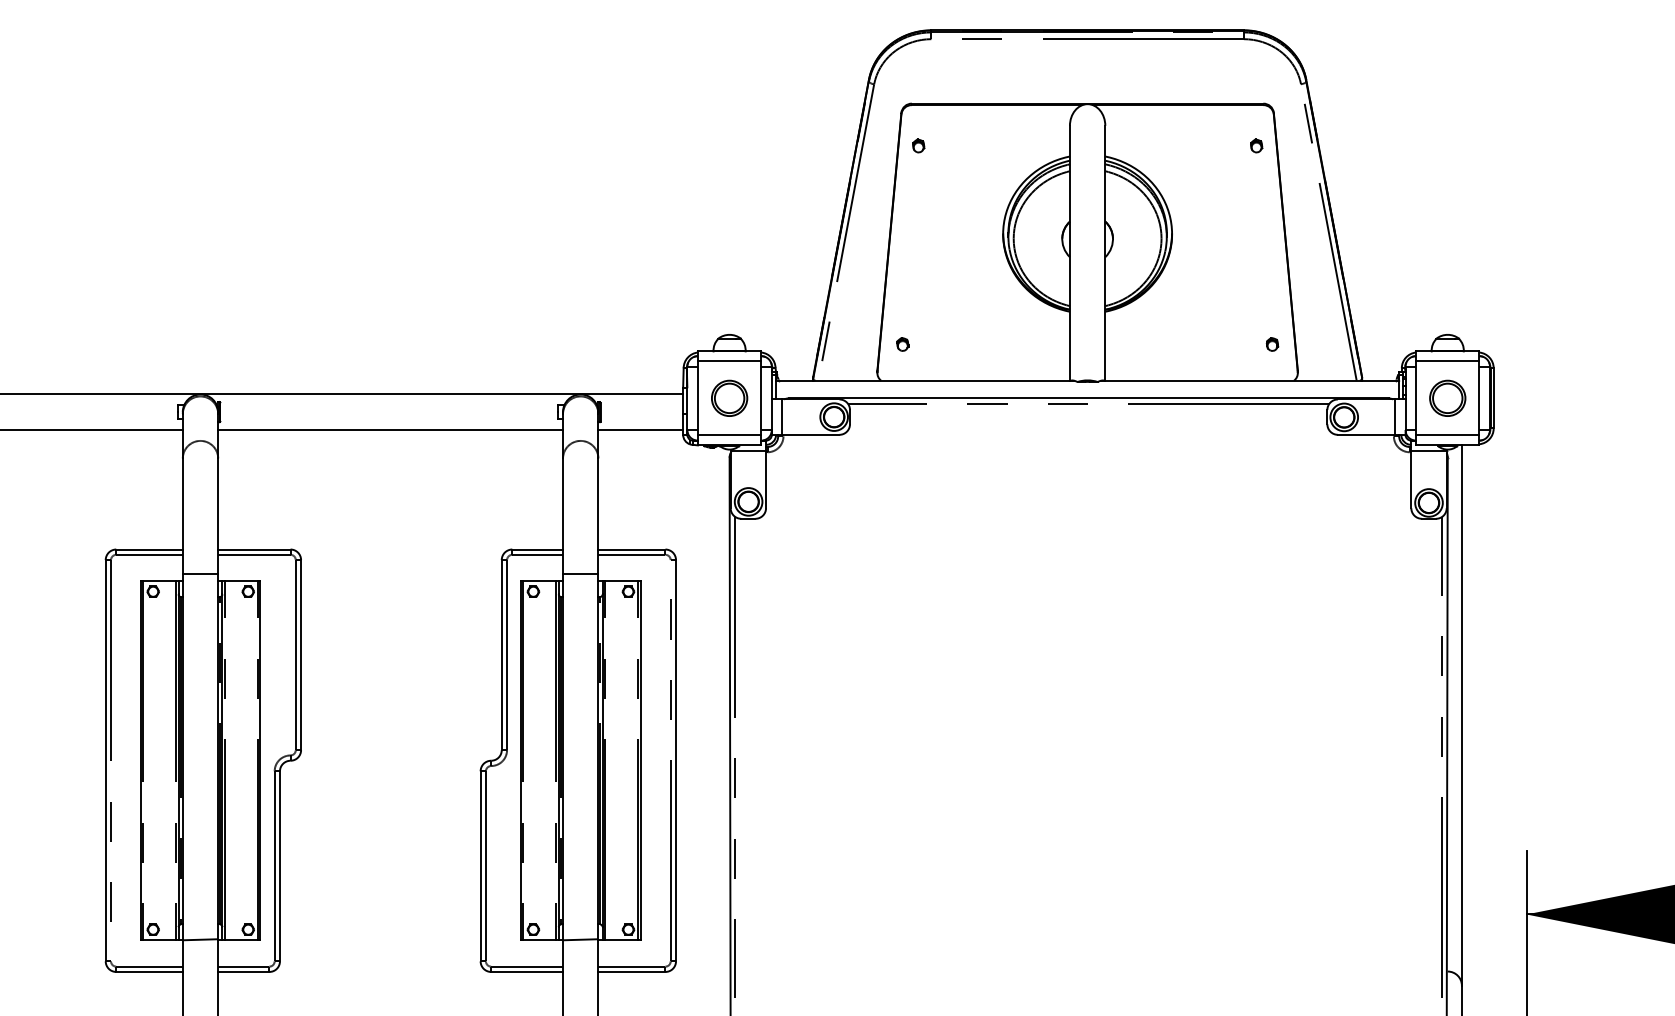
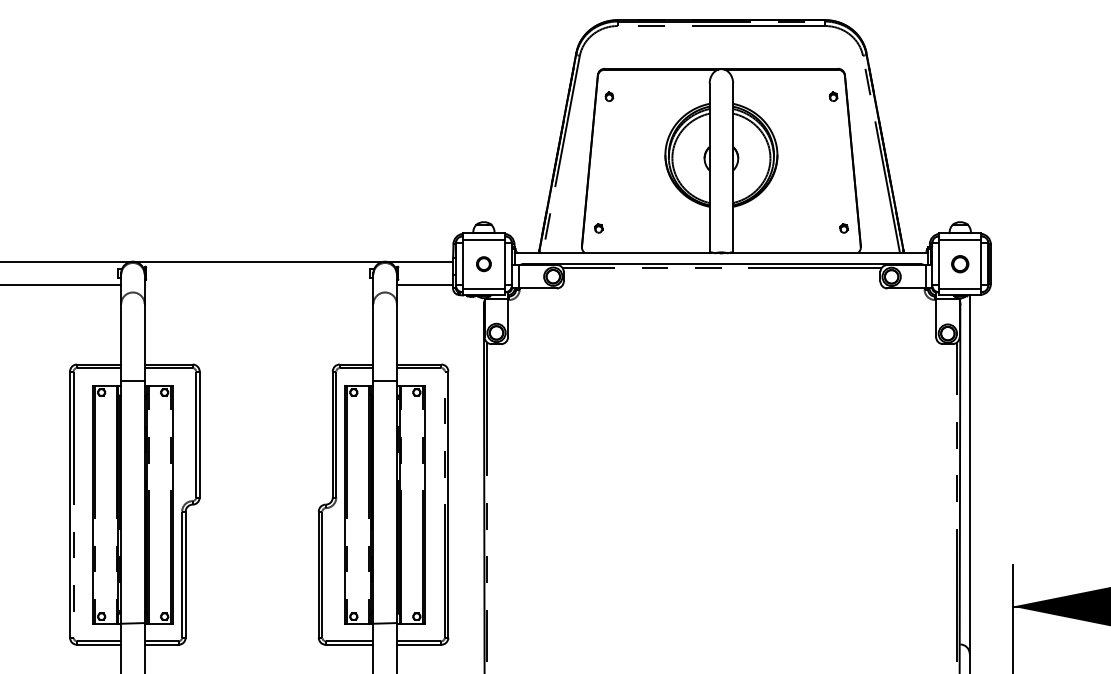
part: (728, 397) -> (483, 263), size x0.6
part: (1446, 397) -> (959, 263), size x0.7
line: (389, 430) -> (258, 285), removed

